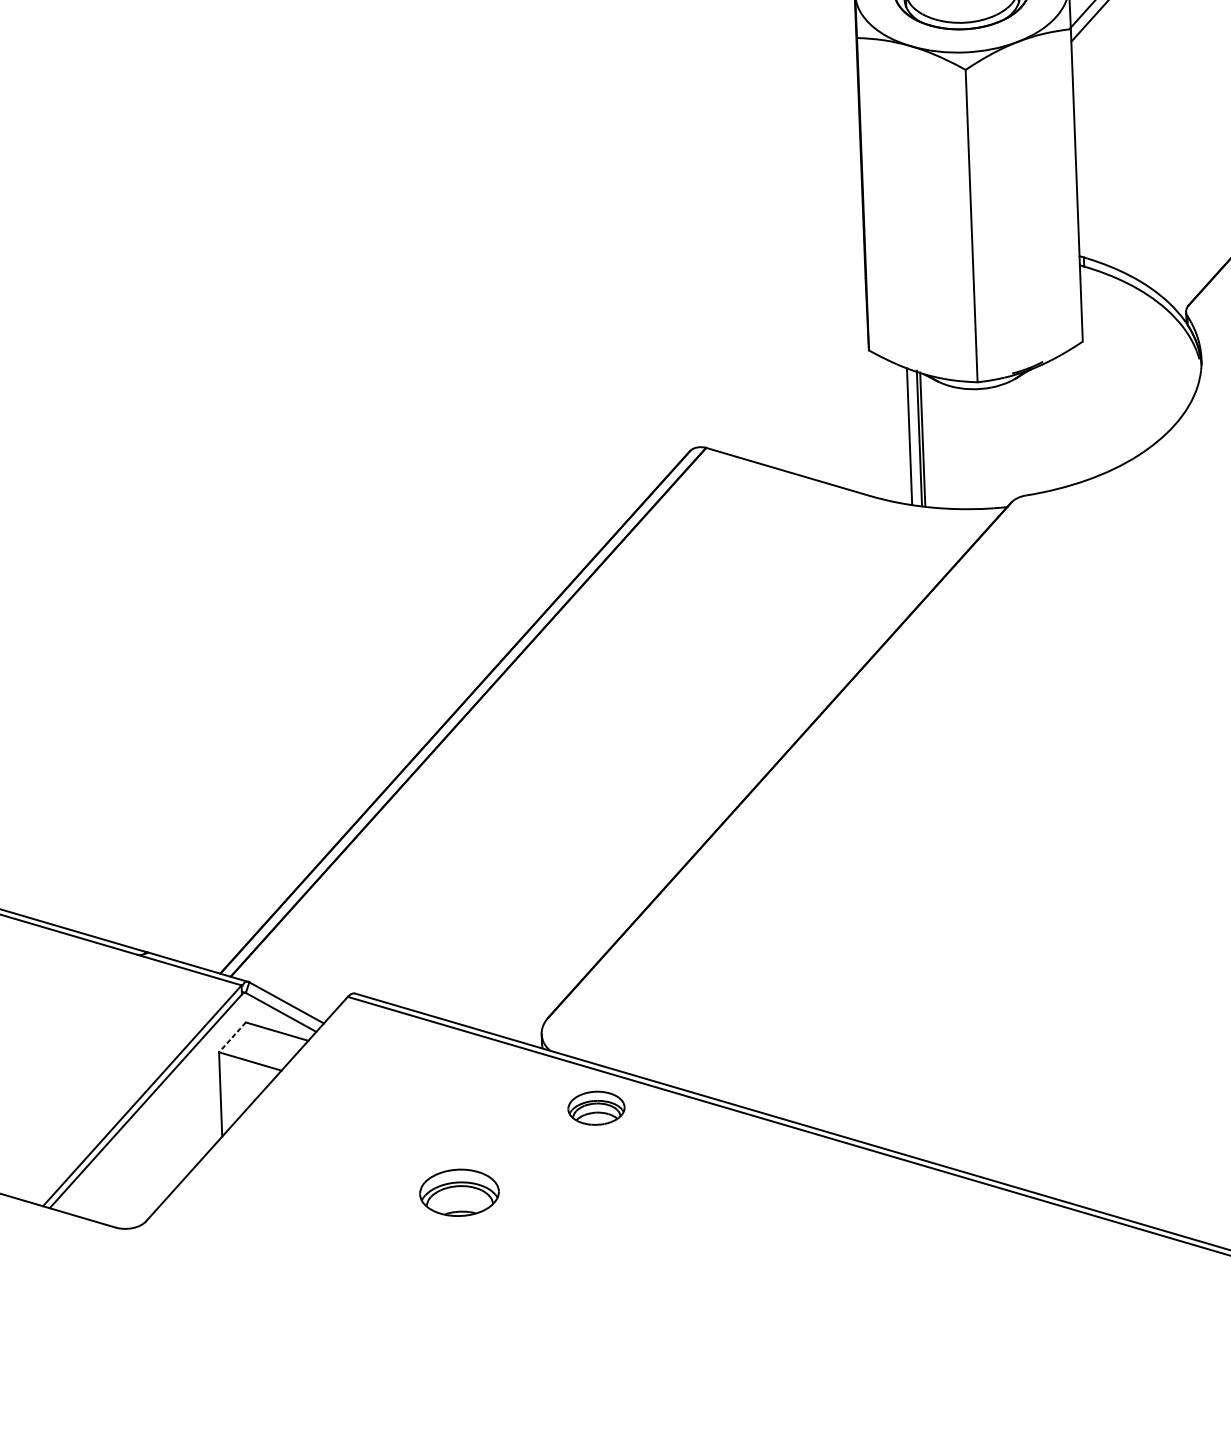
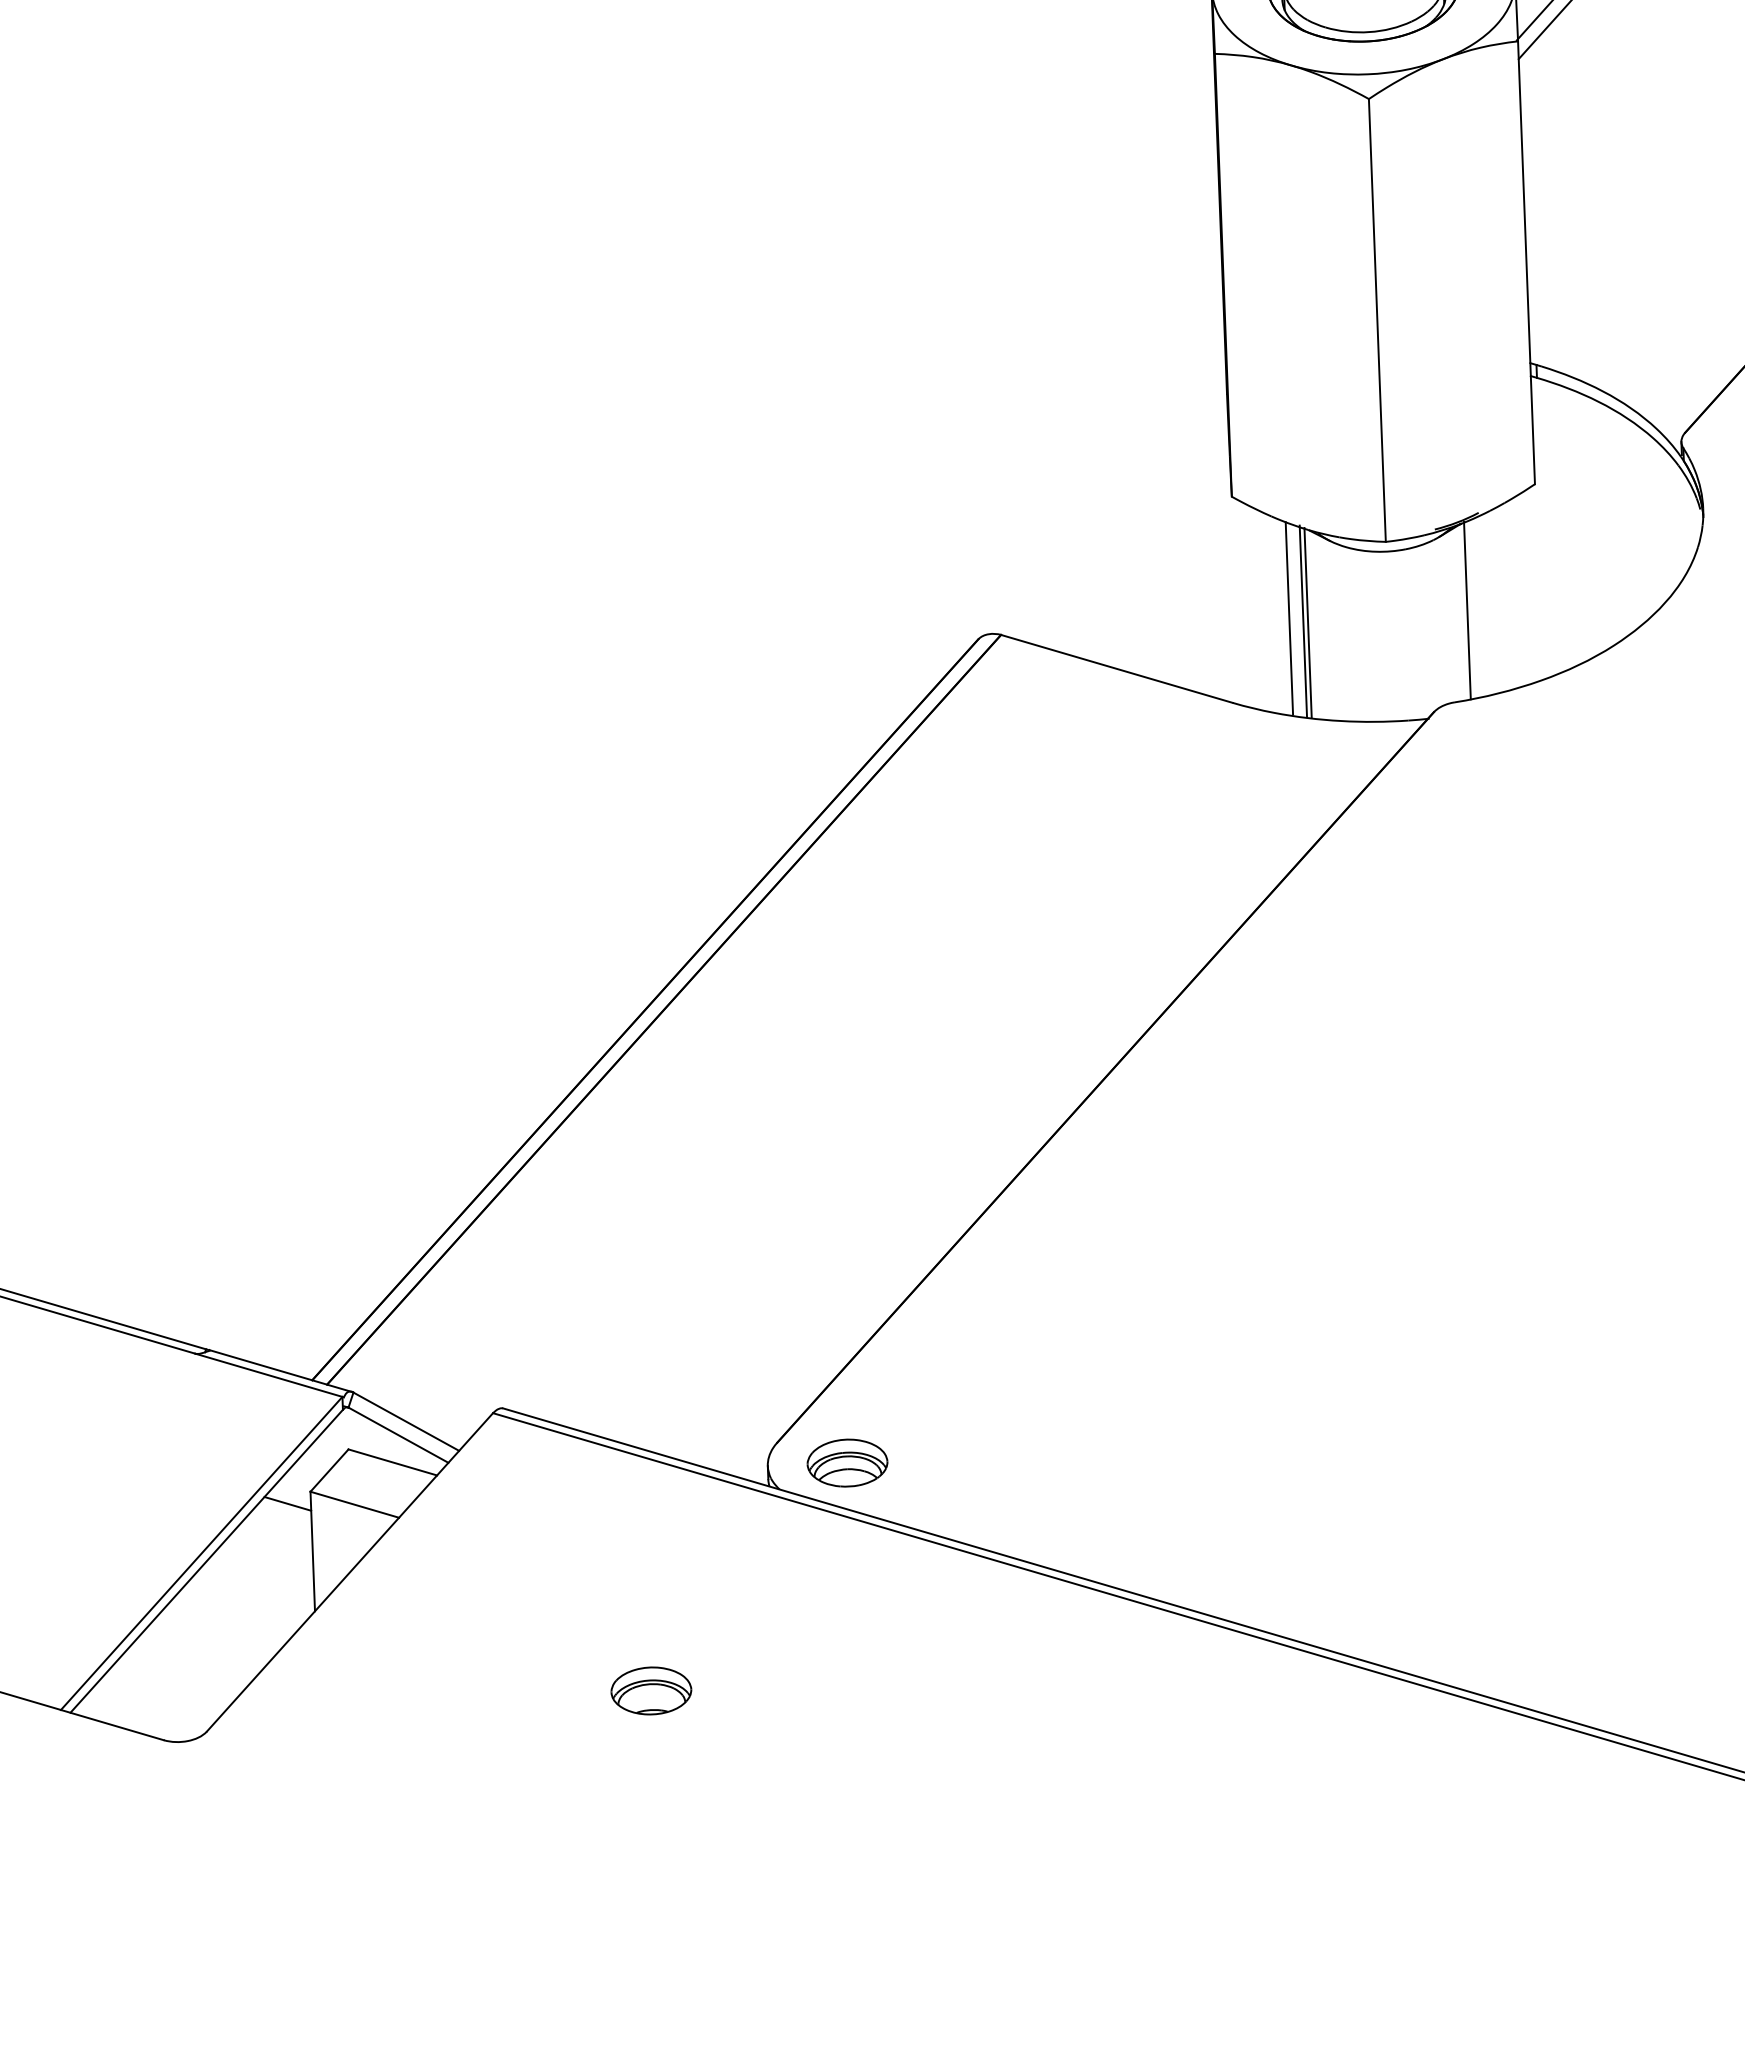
line: (1035, 430) -> (1467, 610), added
line: (232, 1037) -> (329, 1470), dashed -> solid
line: (202, 1060) -> (287, 1503), added
part: (596, 1107) -> (847, 1462), moved
part: (459, 1192) -> (651, 1690), size x0.71

